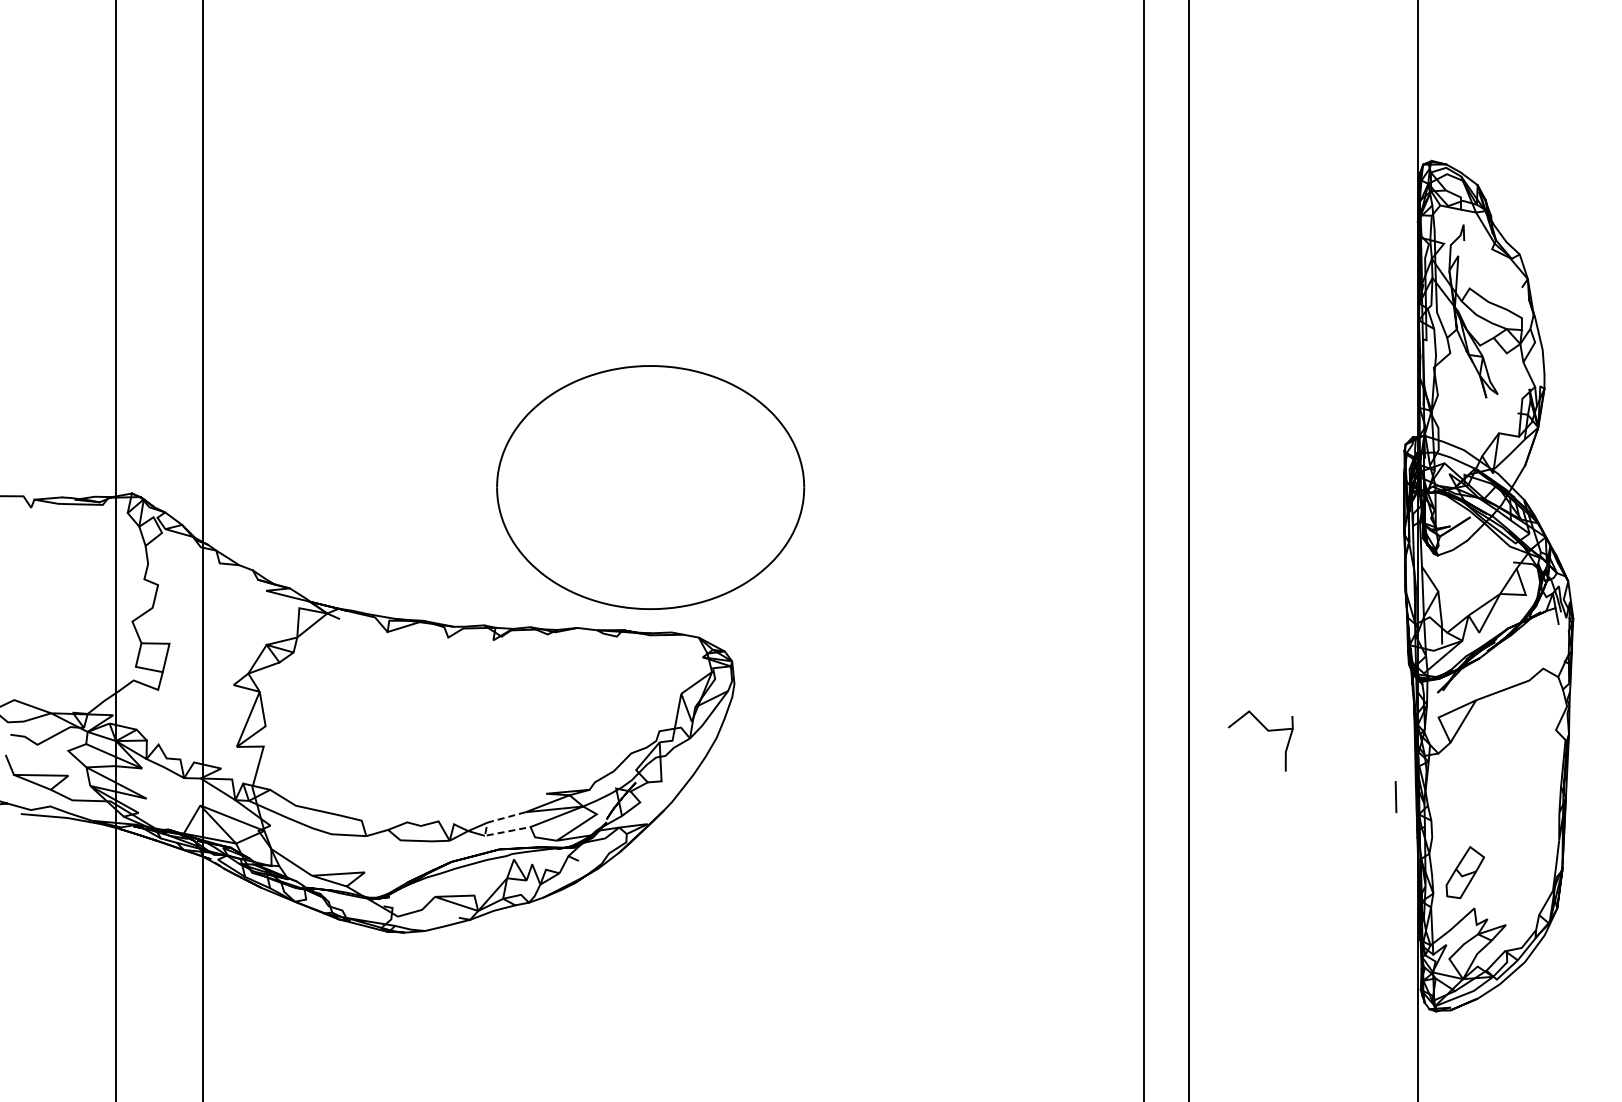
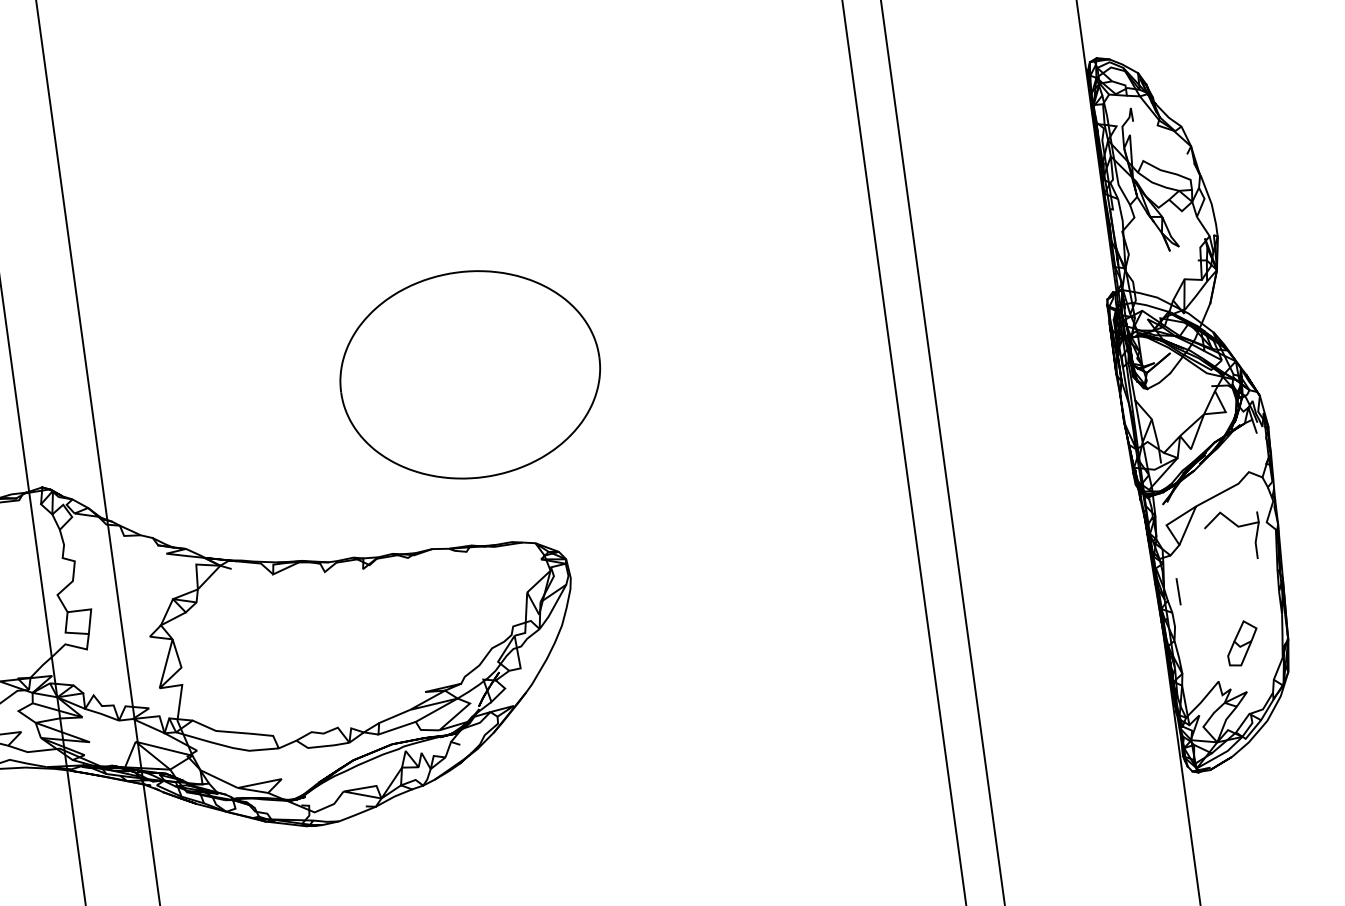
part: (650, 487) -> (470, 374), moved
part: (1267, 731) -> (1237, 527), moved
line: (1395, 797) -> (1178, 592), moved
line: (485, 833) -> (378, 732), dashed -> solid
part: (1465, 872) -> (1242, 643), moved

